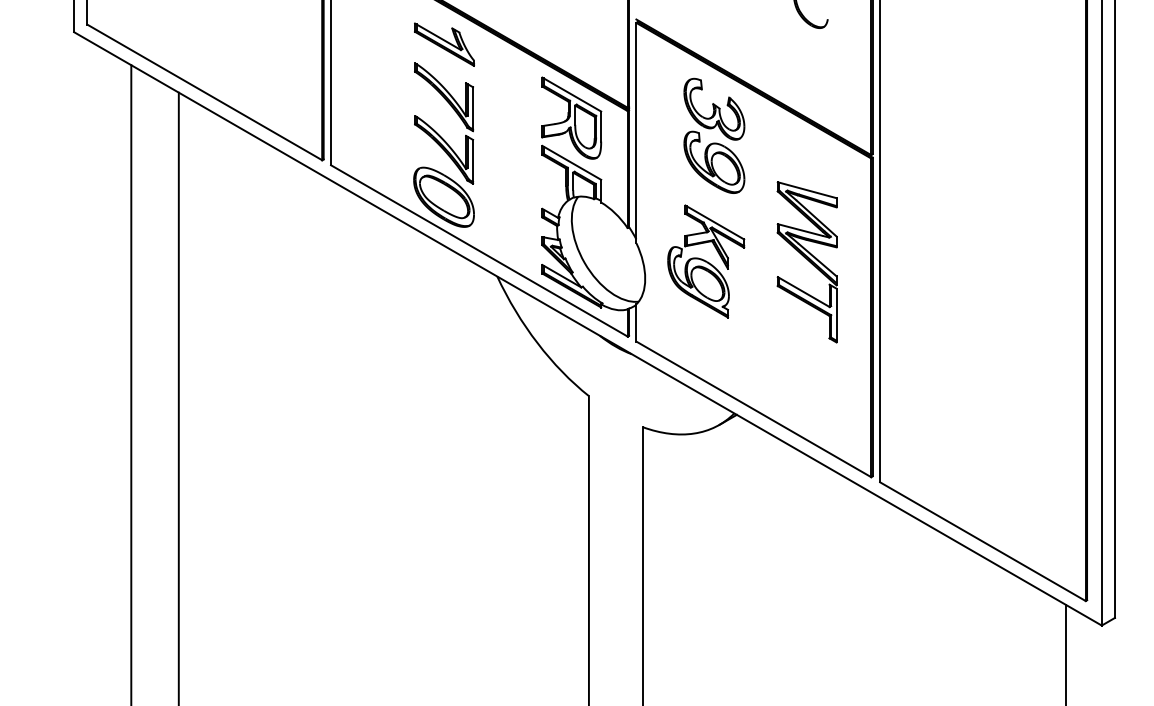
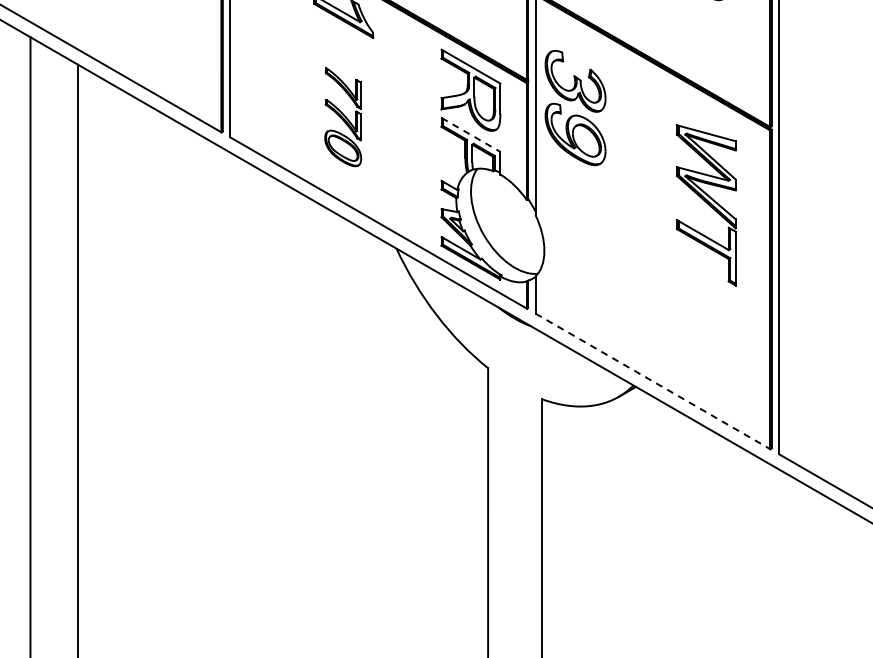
part: (711, 129) -> (572, 101), moved
part: (443, 144) -> (342, 116), size x0.6
line: (571, 162) -> (470, 134), solid -> dashed
part: (706, 261) -> (605, 233), removed
part: (806, 262) -> (705, 205), moved
line: (753, 409) -> (652, 381), solid -> dashed

